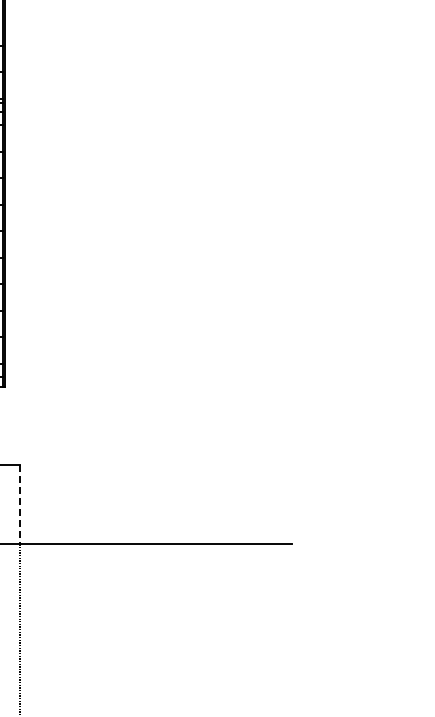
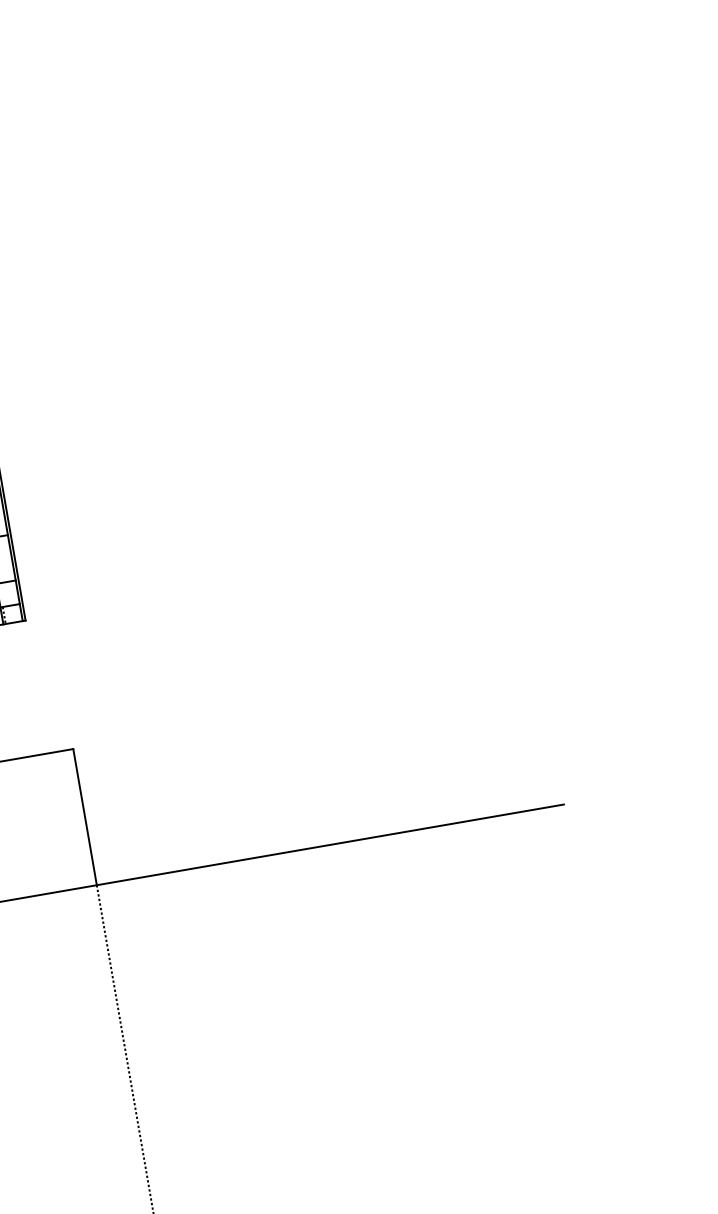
line: (19, 504) -> (85, 817), dashed -> solid

